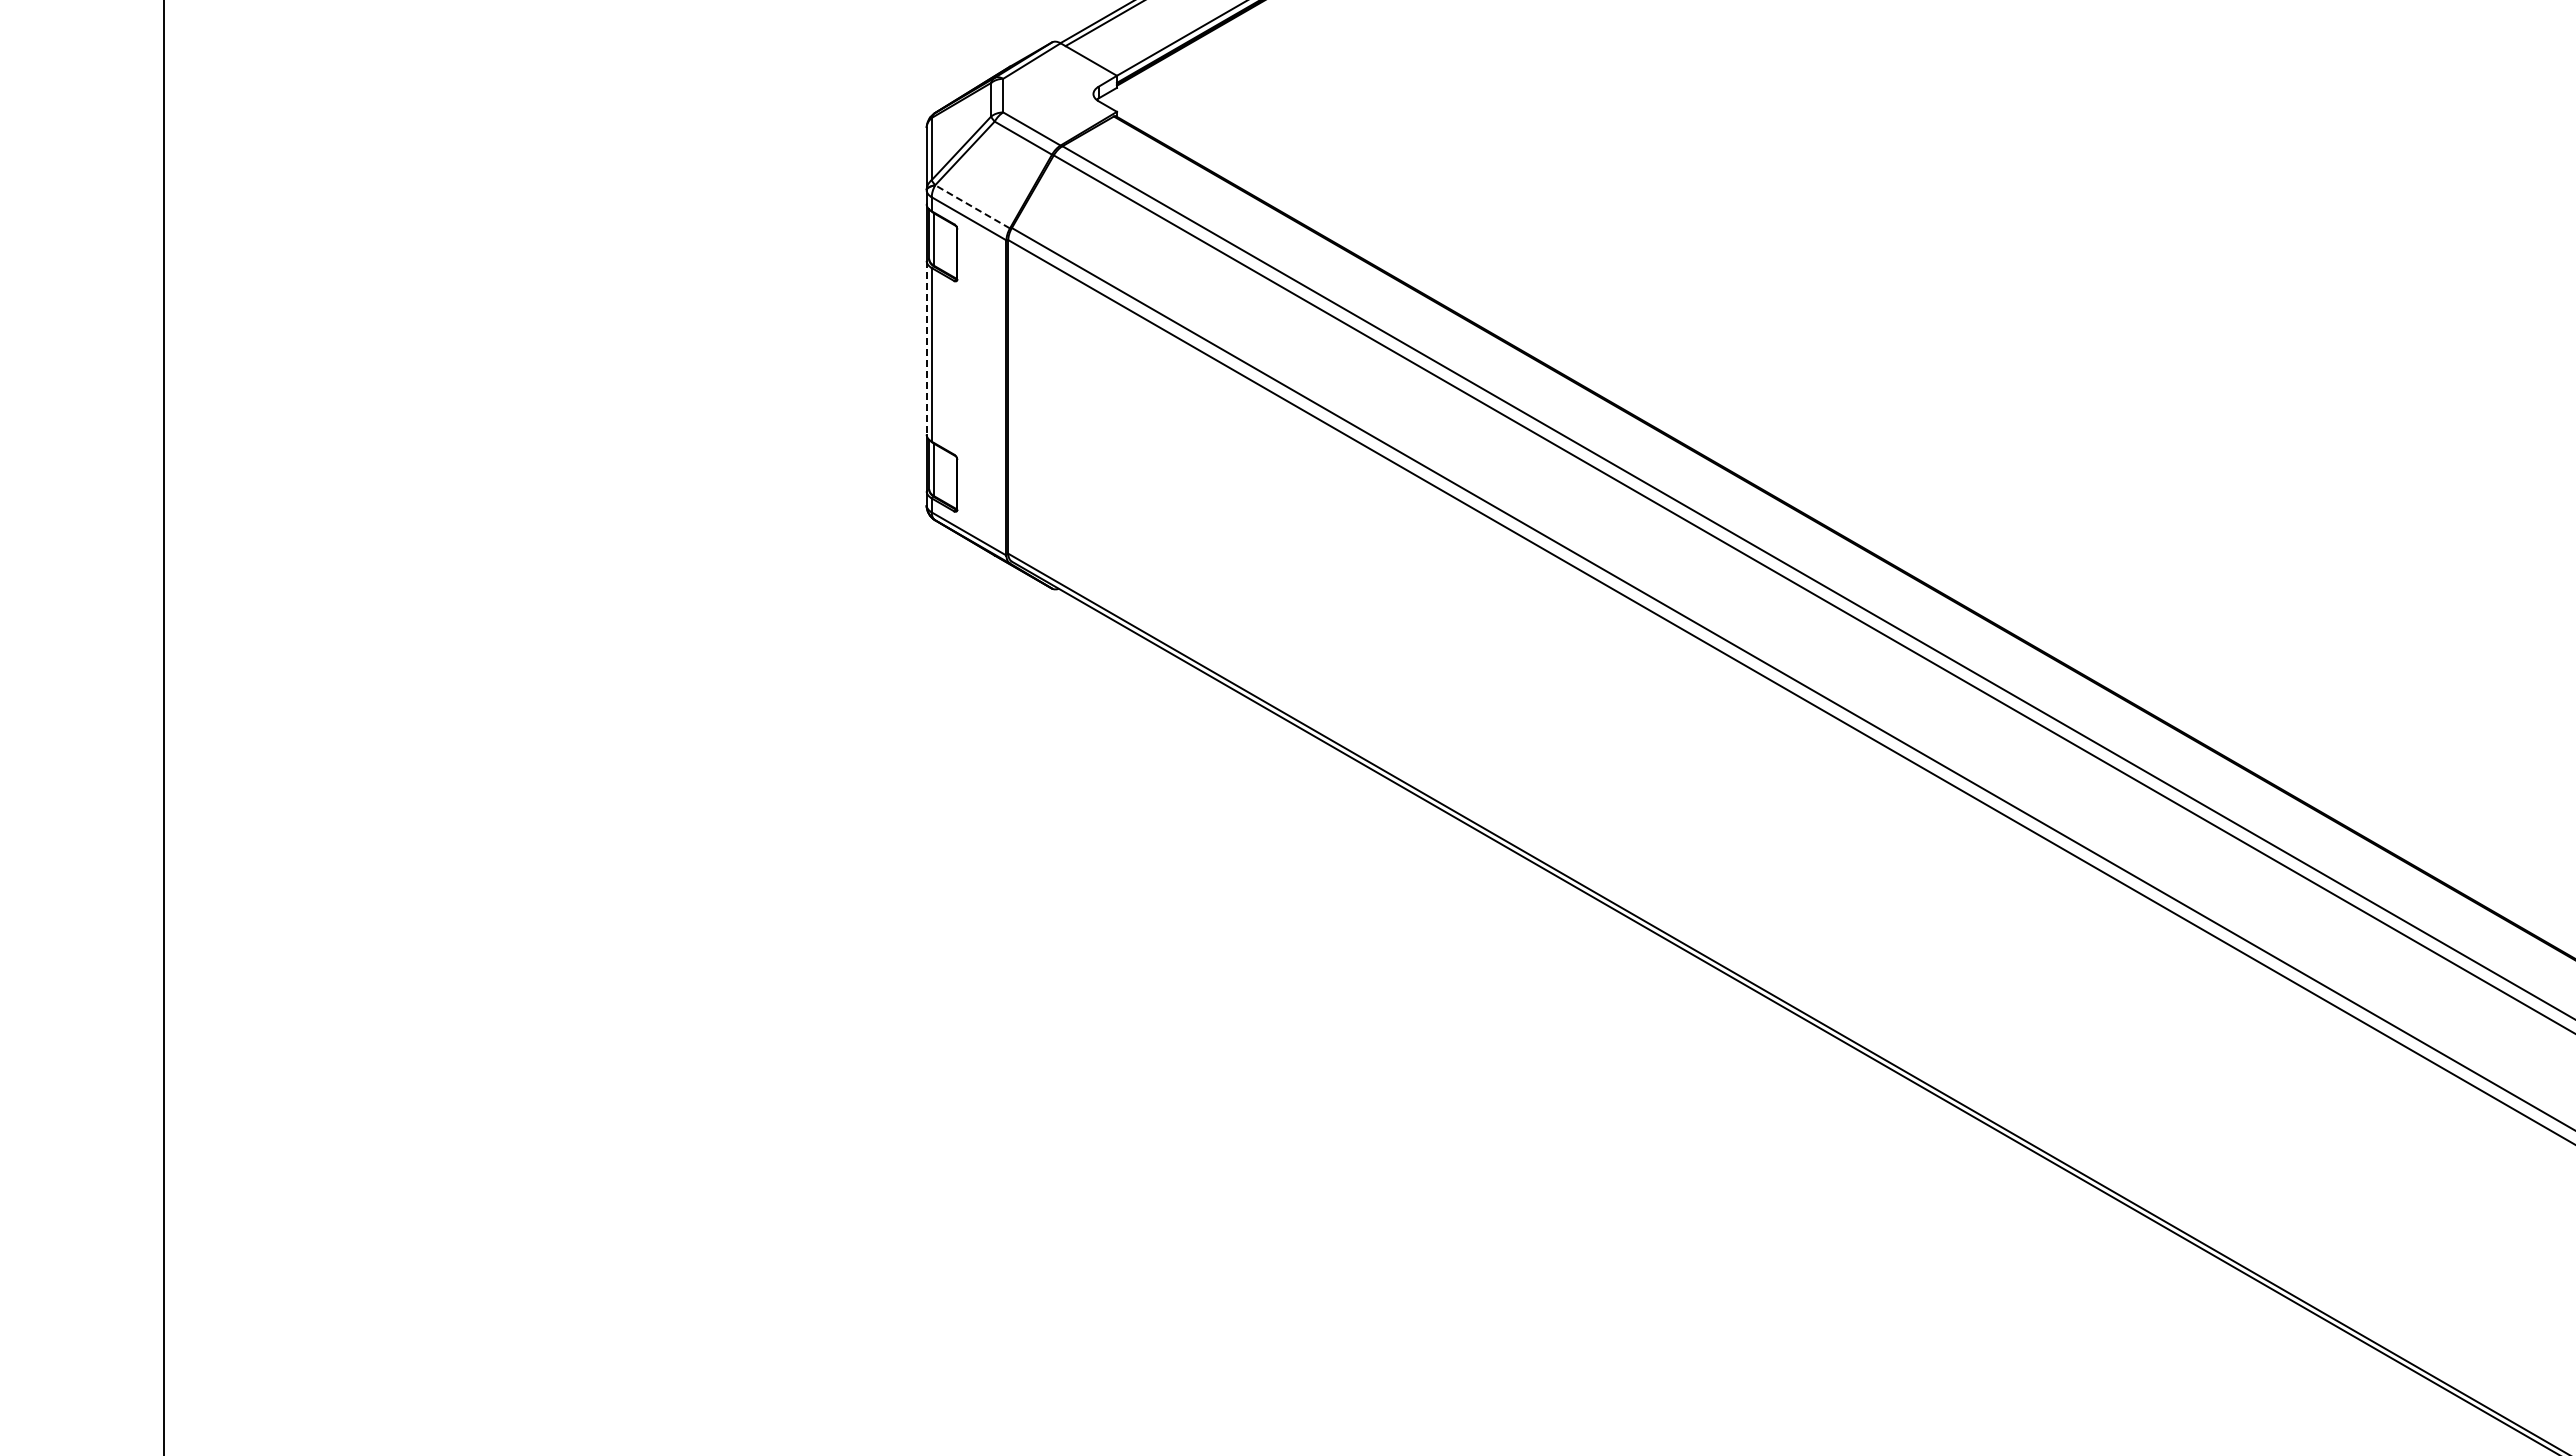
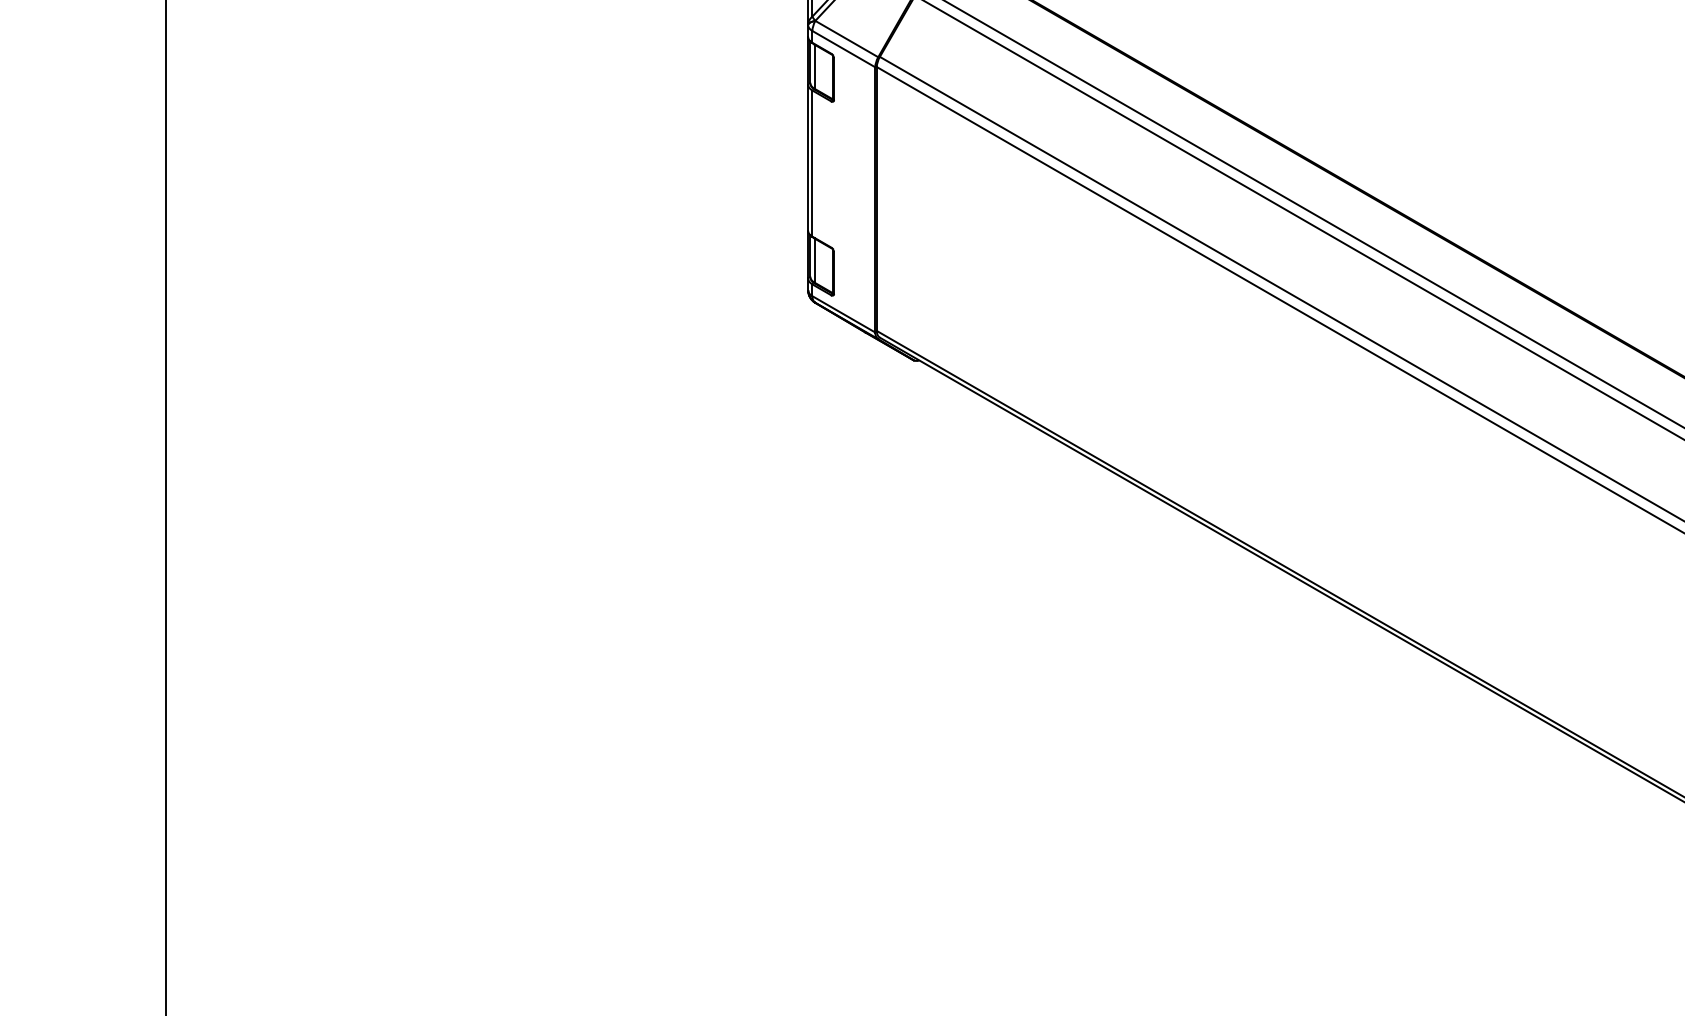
line: (972, 206) -> (846, 38), dashed -> solid
line: (926, 347) -> (808, 157), dashed -> solid

